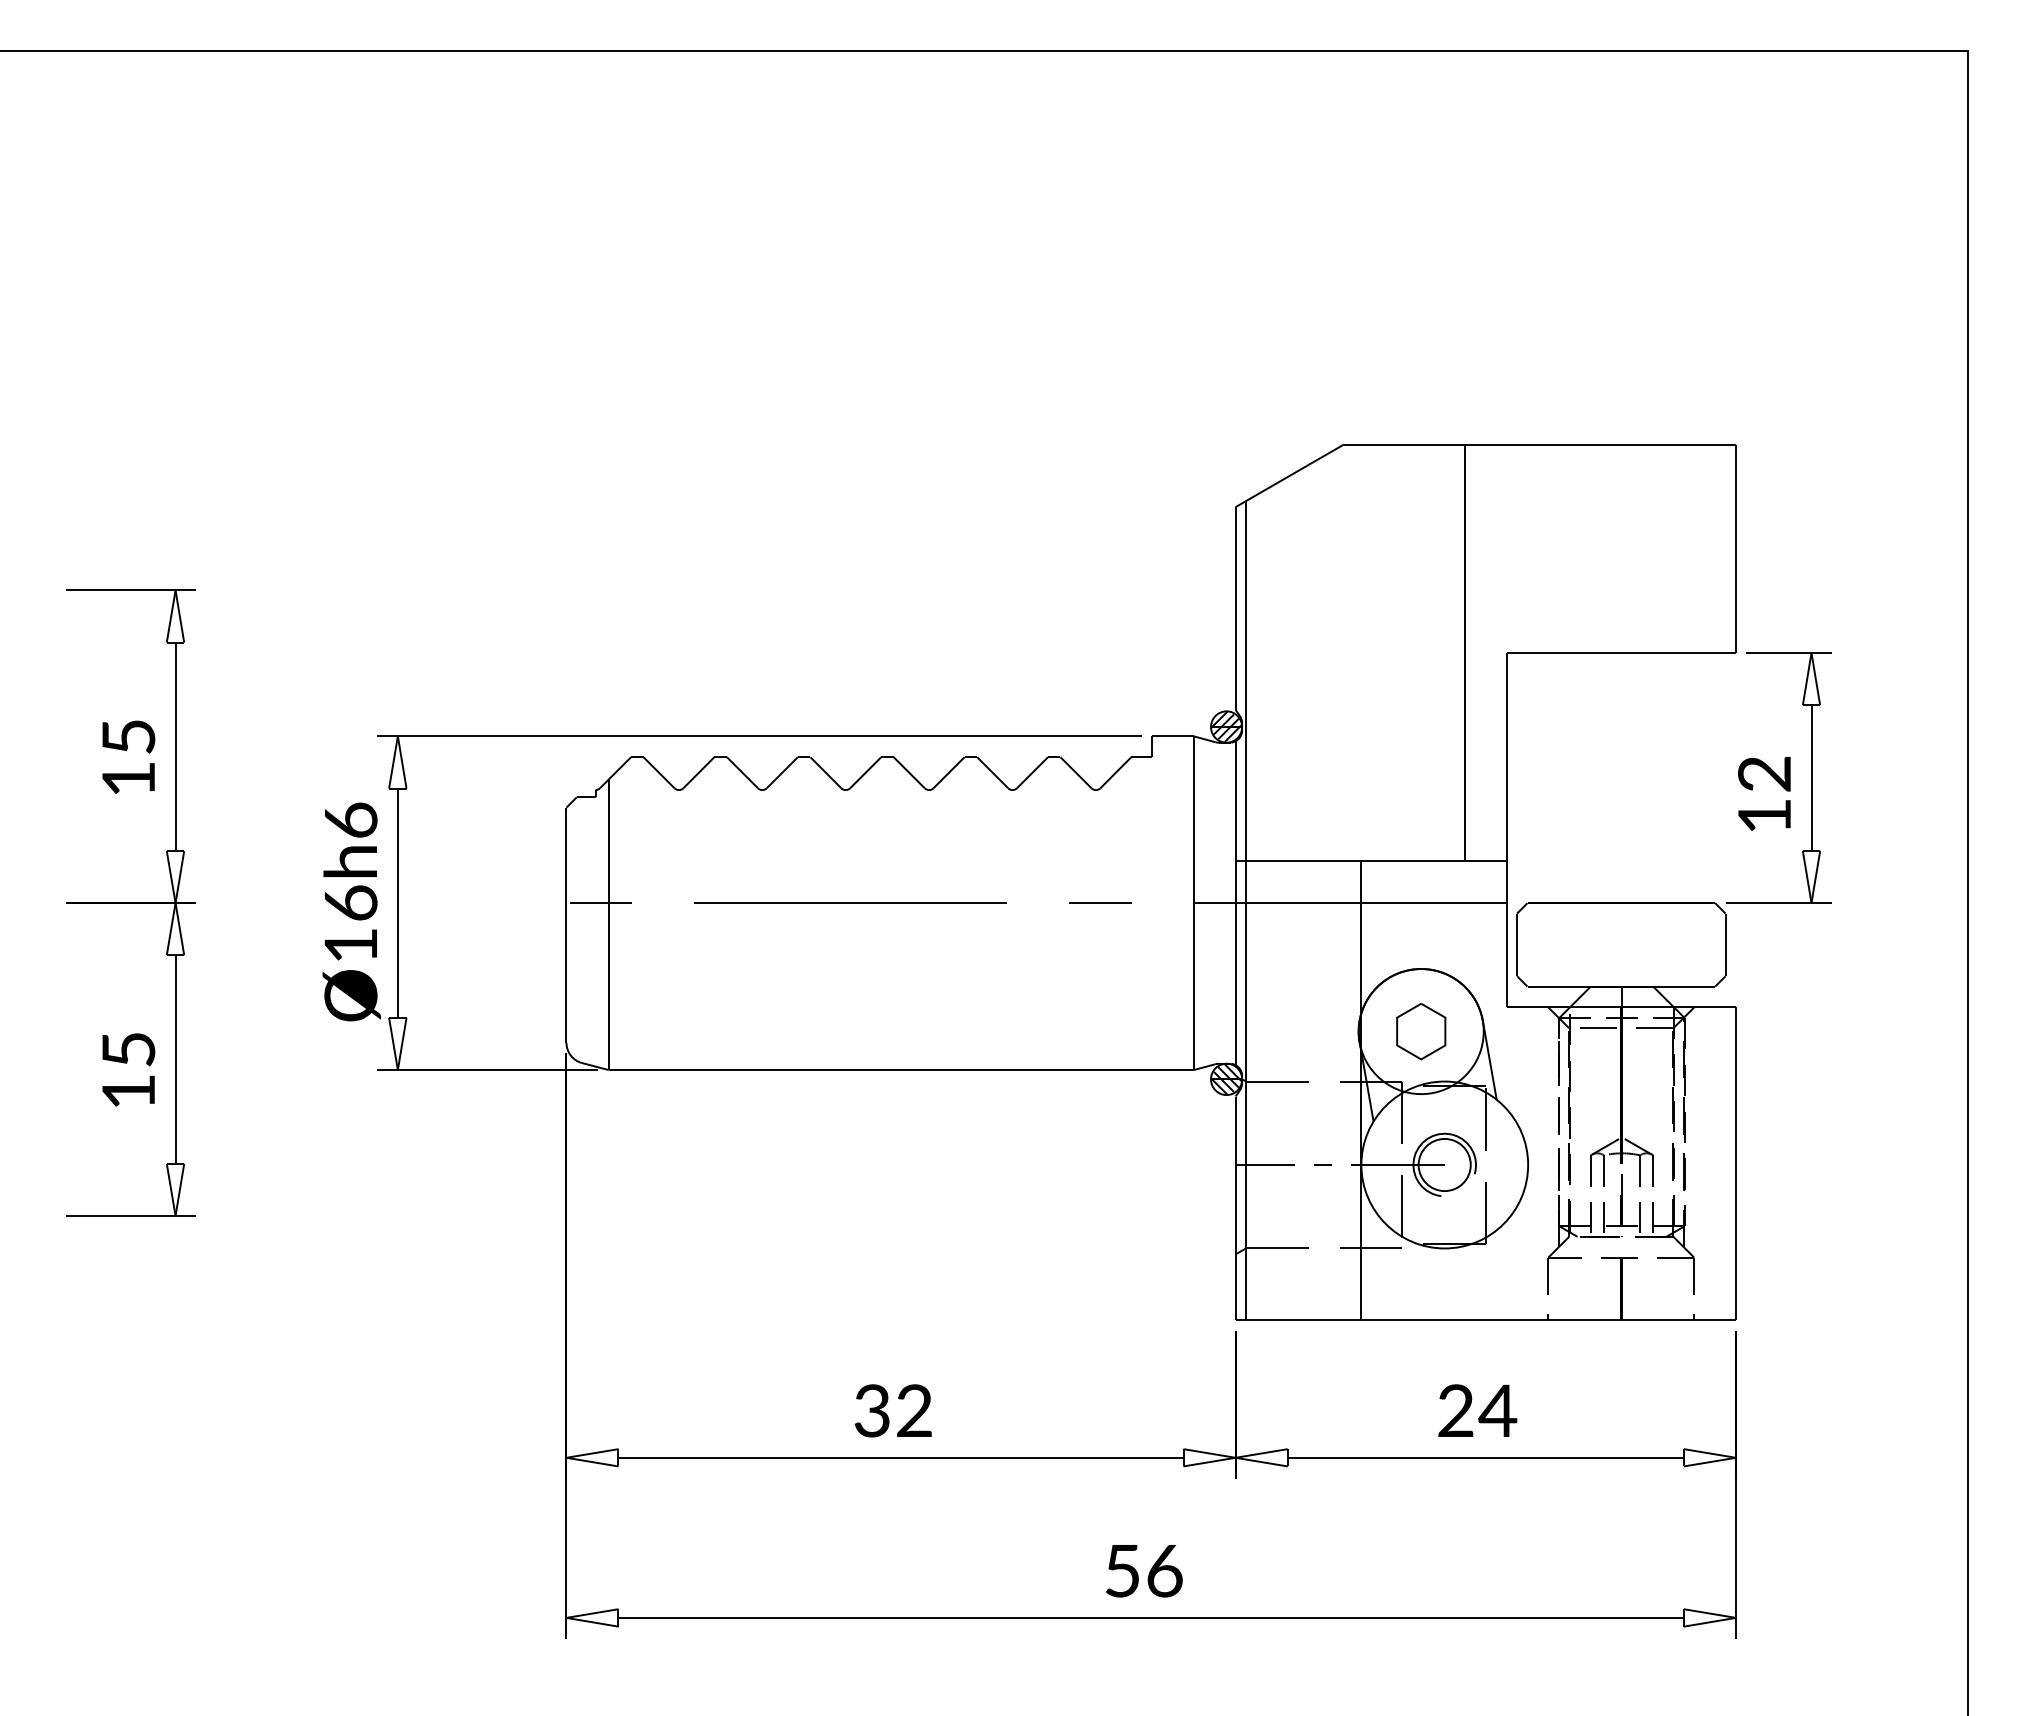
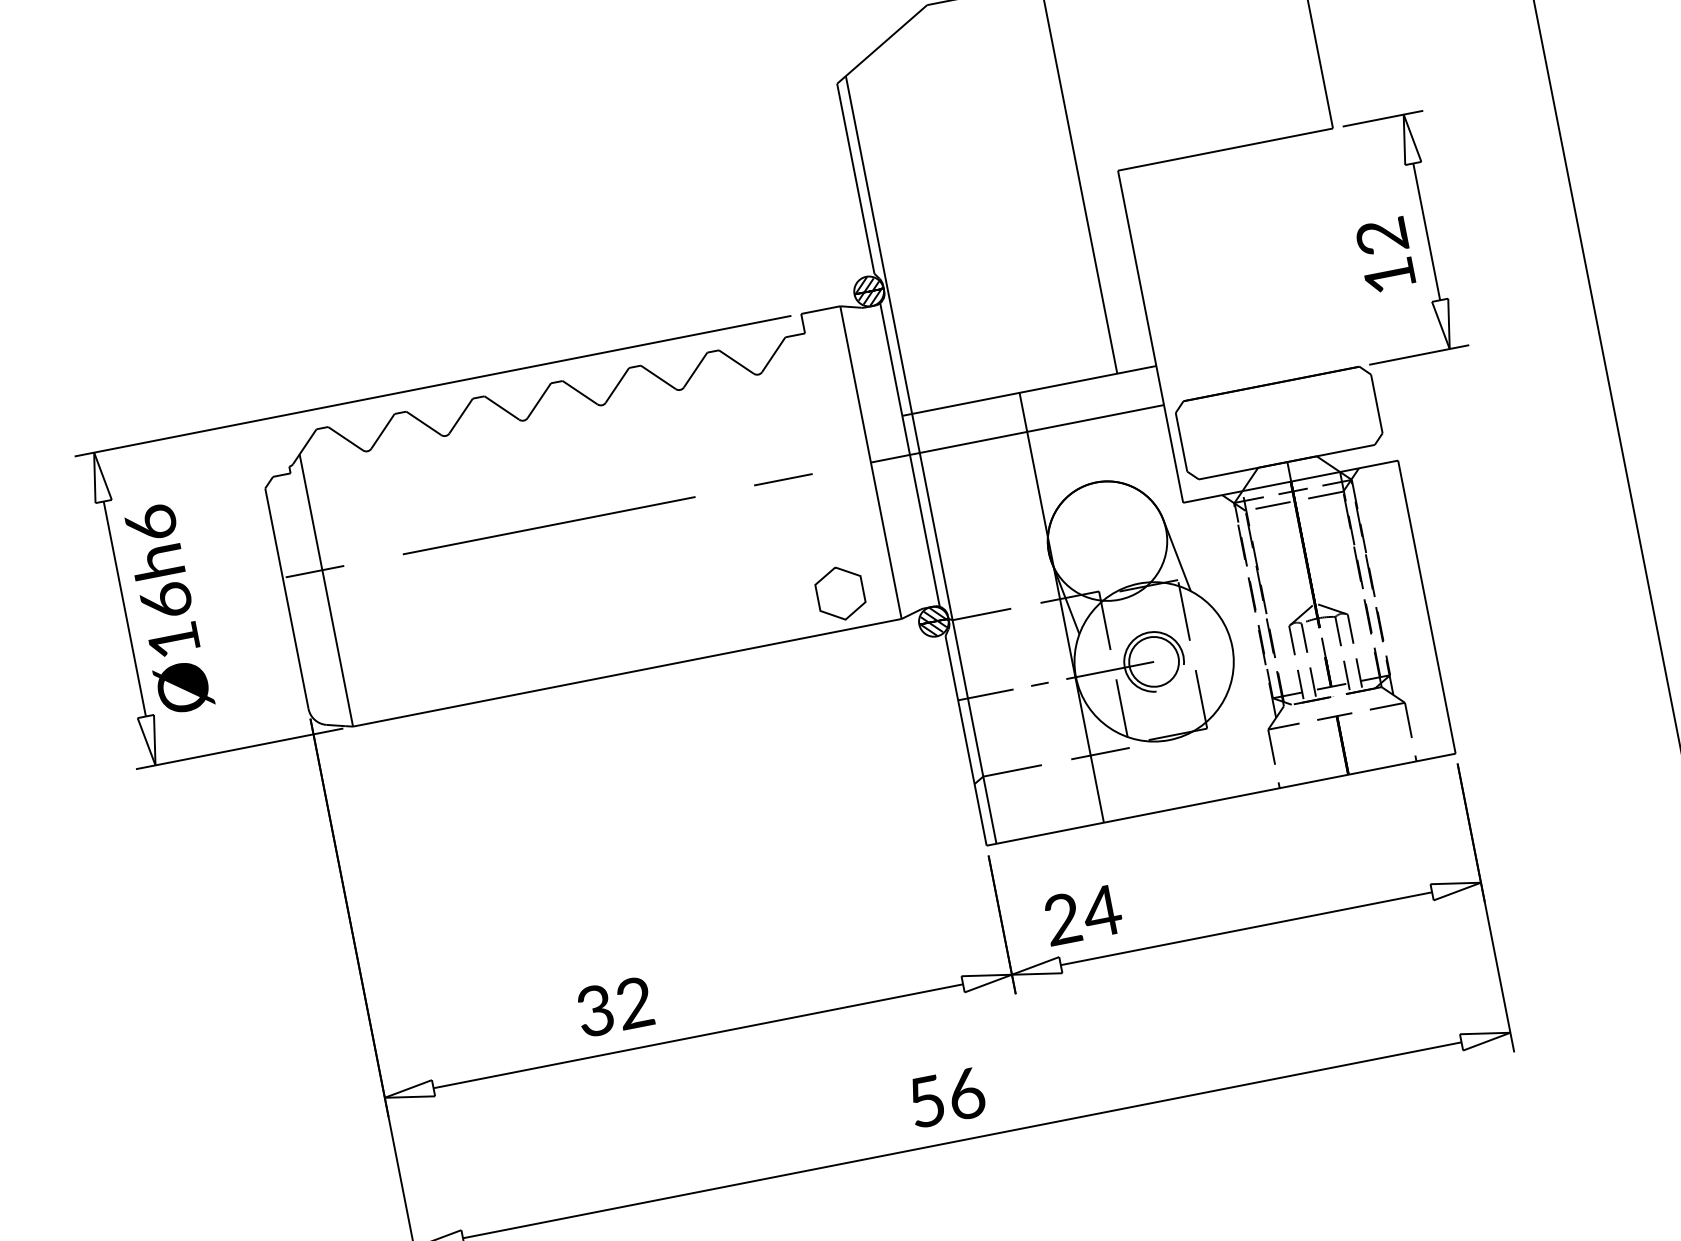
text: (351, 911) -> (168, 608), moved
part: (1421, 1031) -> (840, 593), moved
text: (892, 1410) -> (614, 1006), moved
text: (1477, 1410) -> (1082, 914), moved

